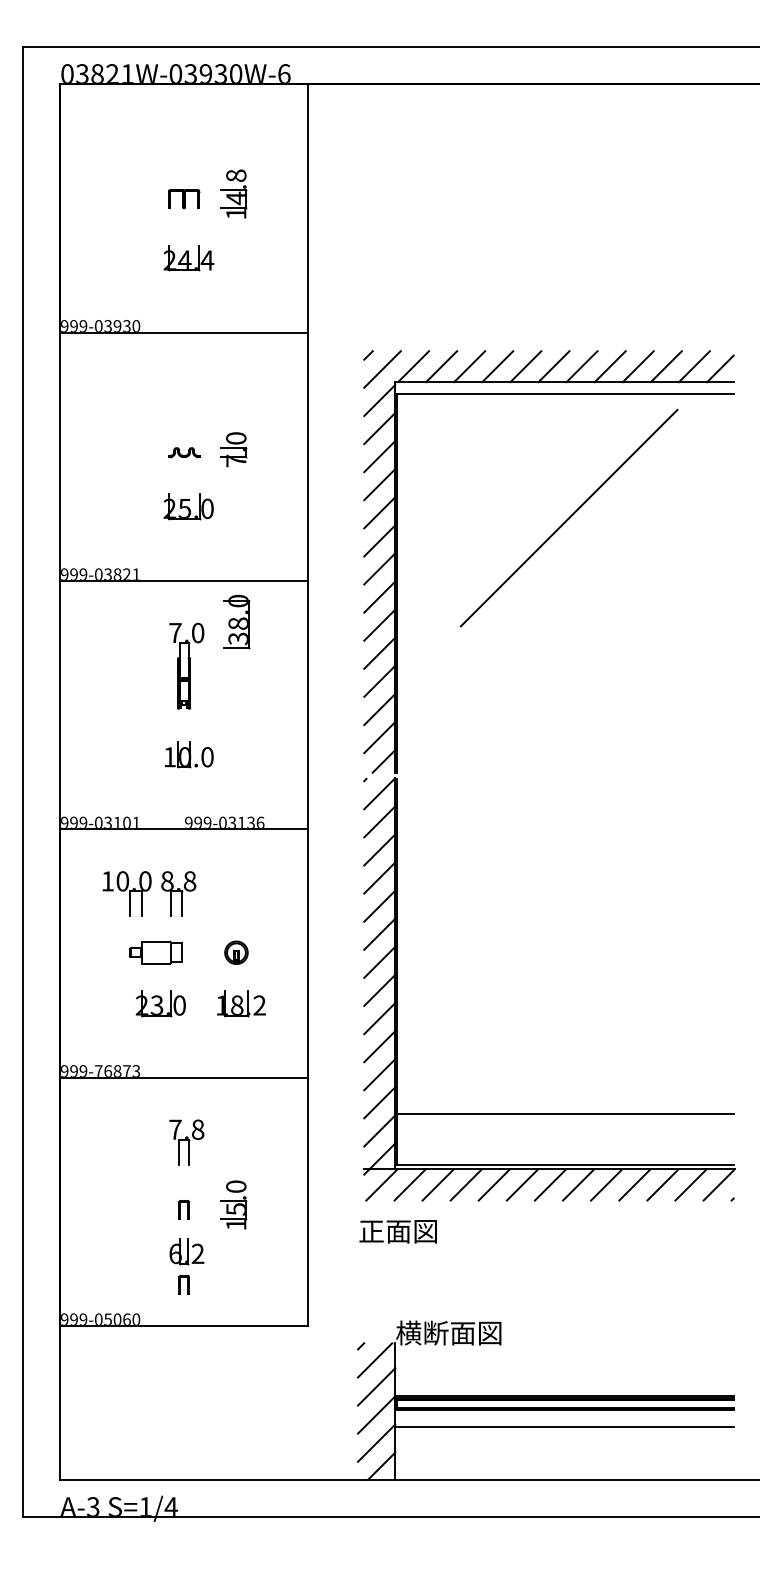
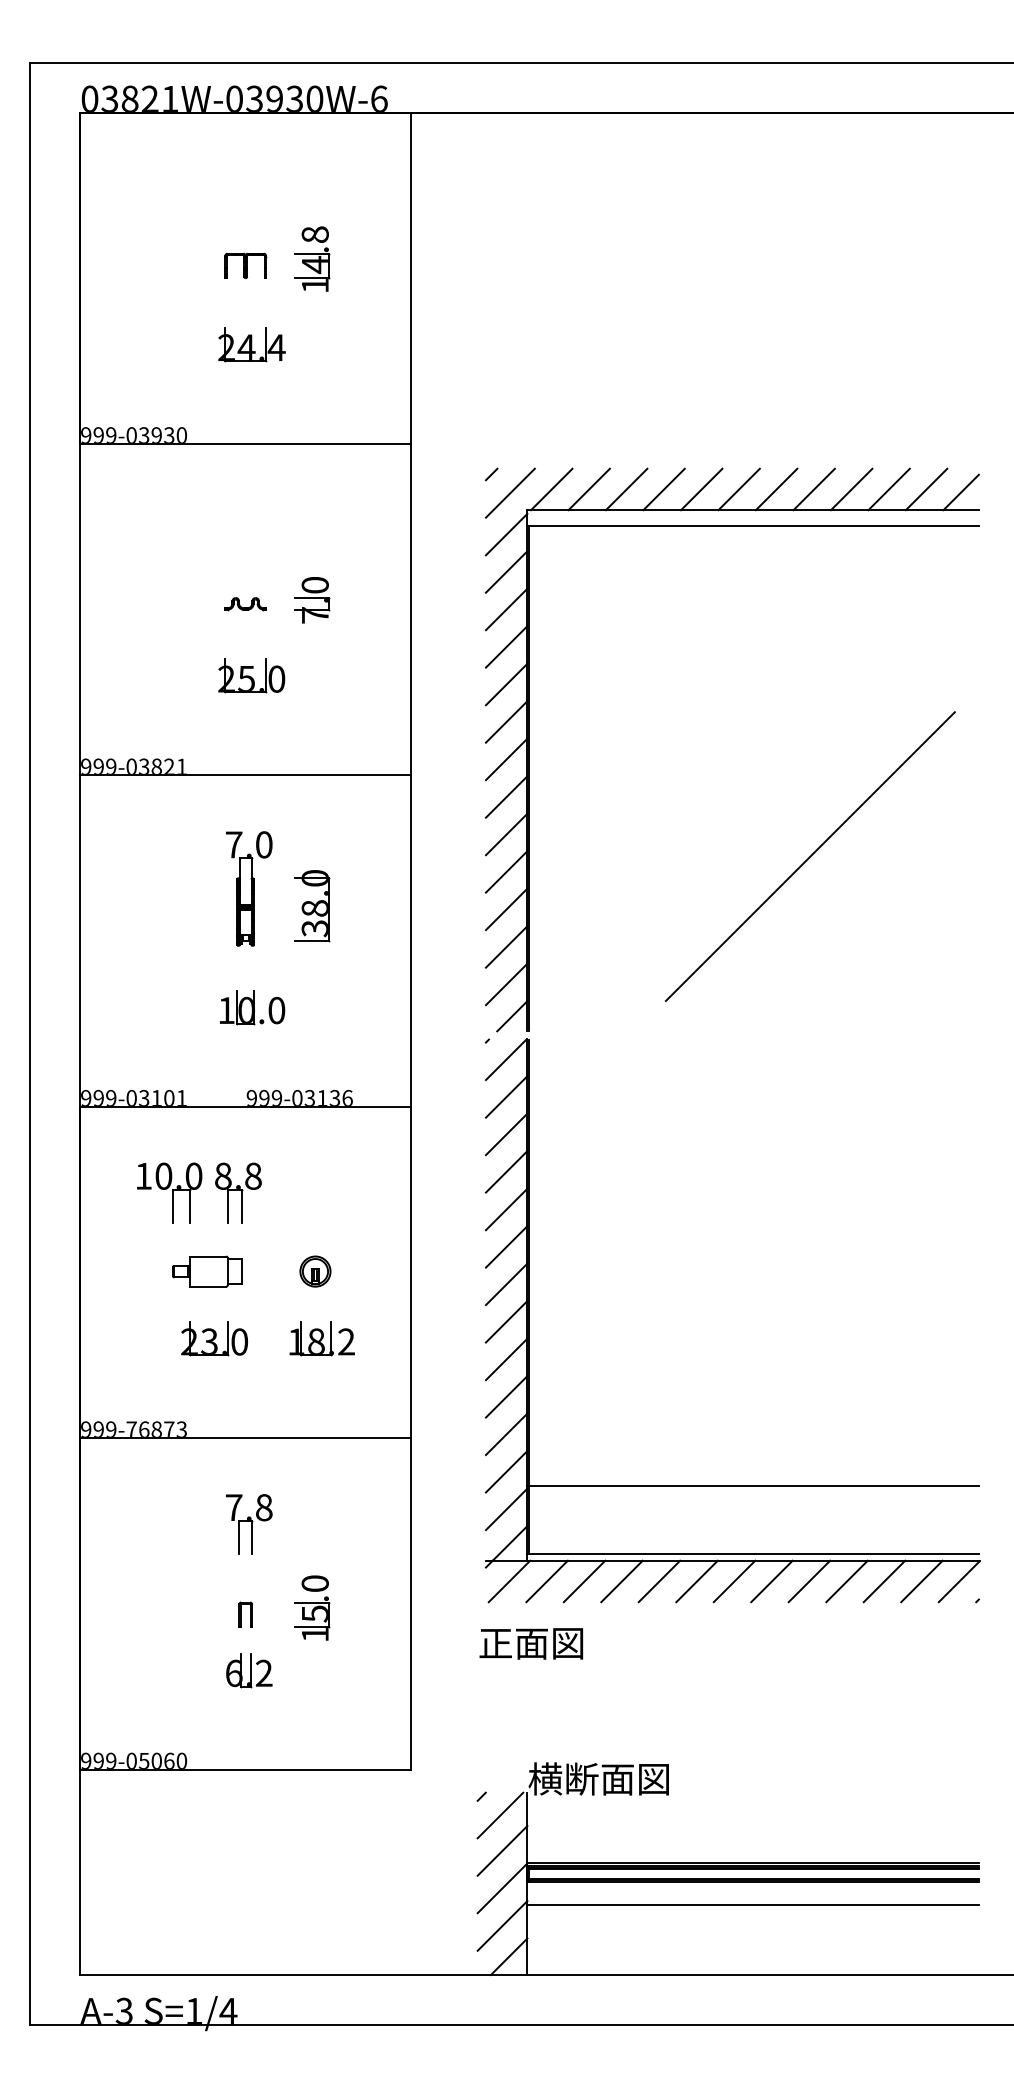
line: (569, 518) -> (810, 856), moved
part: (236, 622) -> (312, 906), moved
part: (184, 1284) -> (245, 1714), removed

